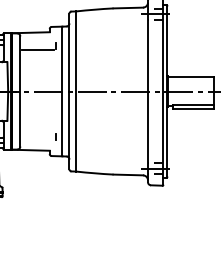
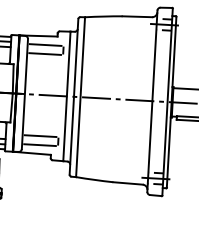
line: (38, 41) -> (45, 45), added
line: (38, 132) -> (40, 136), added
line: (38, 141) -> (40, 145), added

